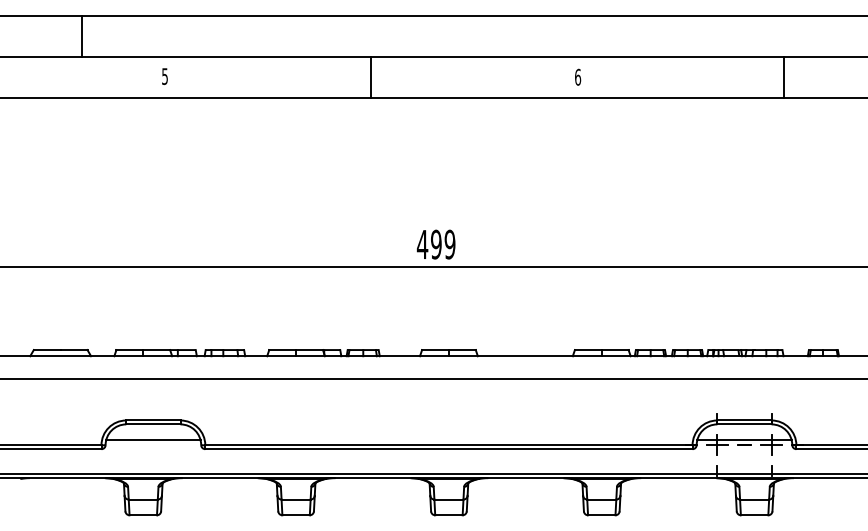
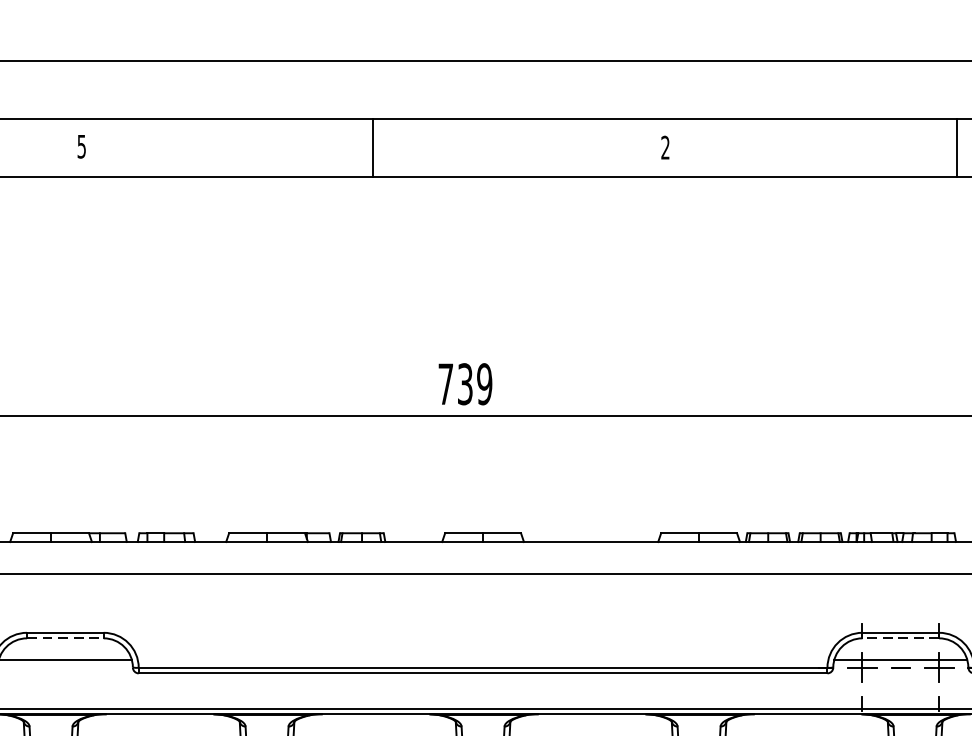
text: (578, 76) -> (666, 146), 6 -> 2
text: (428, 244) -> (454, 384), 499 -> 739
line: (153, 424) -> (65, 638), solid -> dashed
line: (743, 424) -> (899, 638), solid -> dashed

